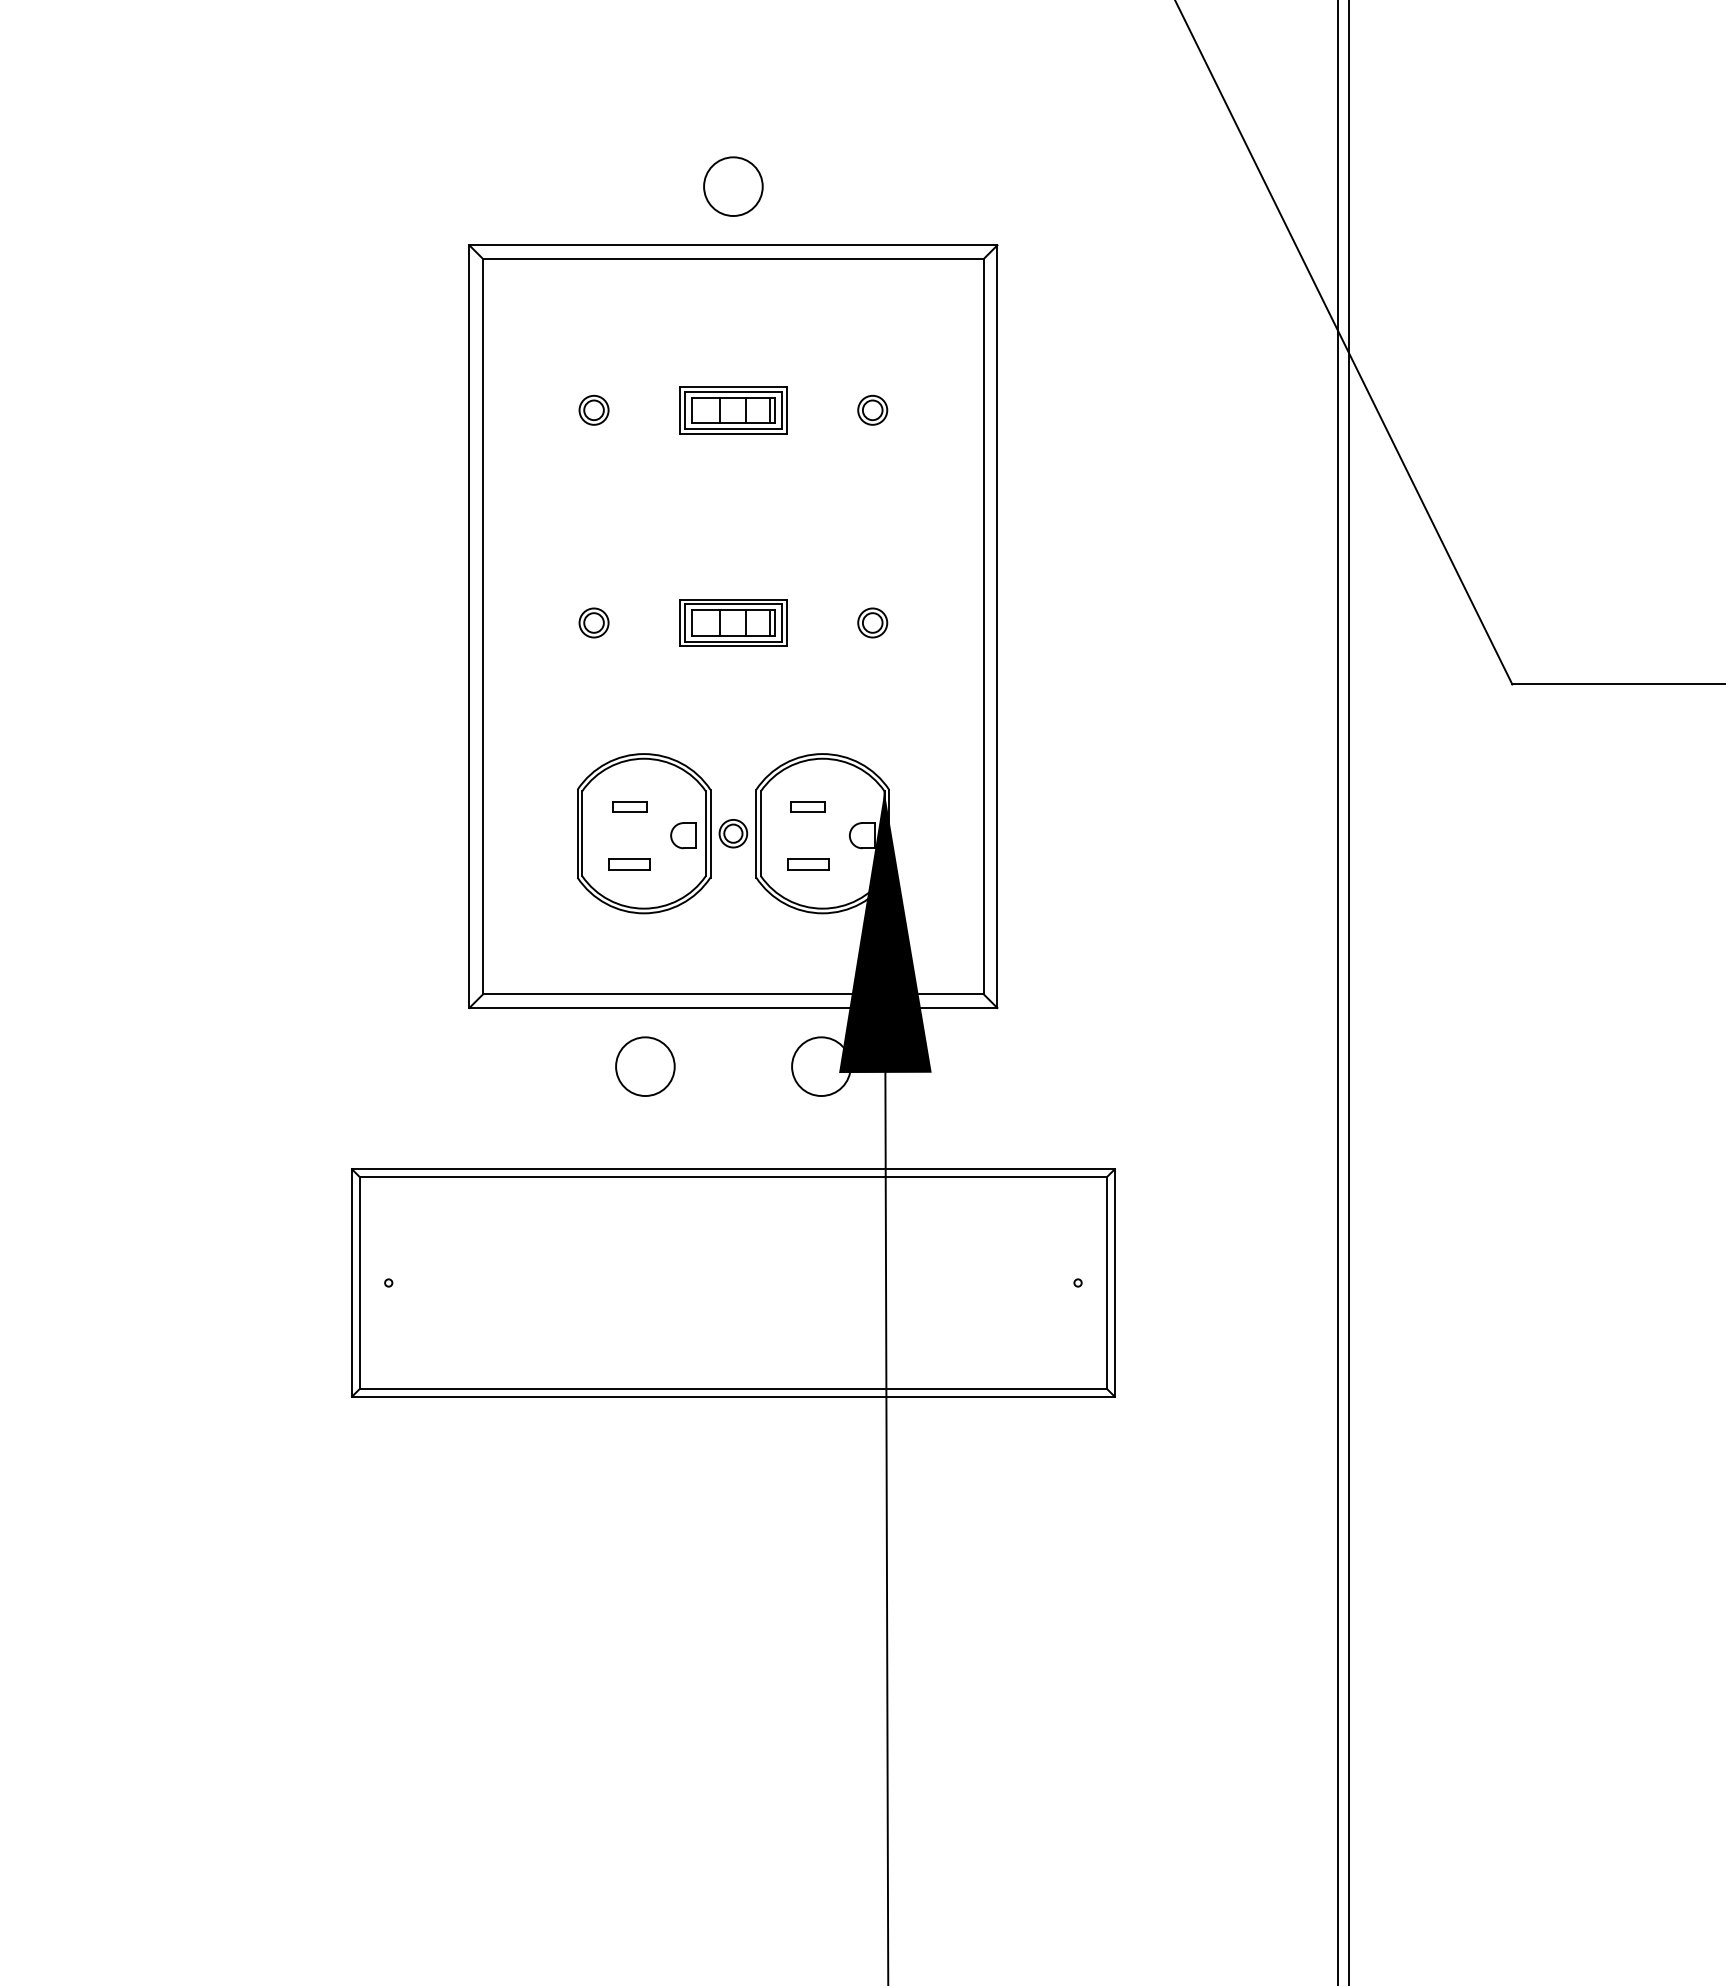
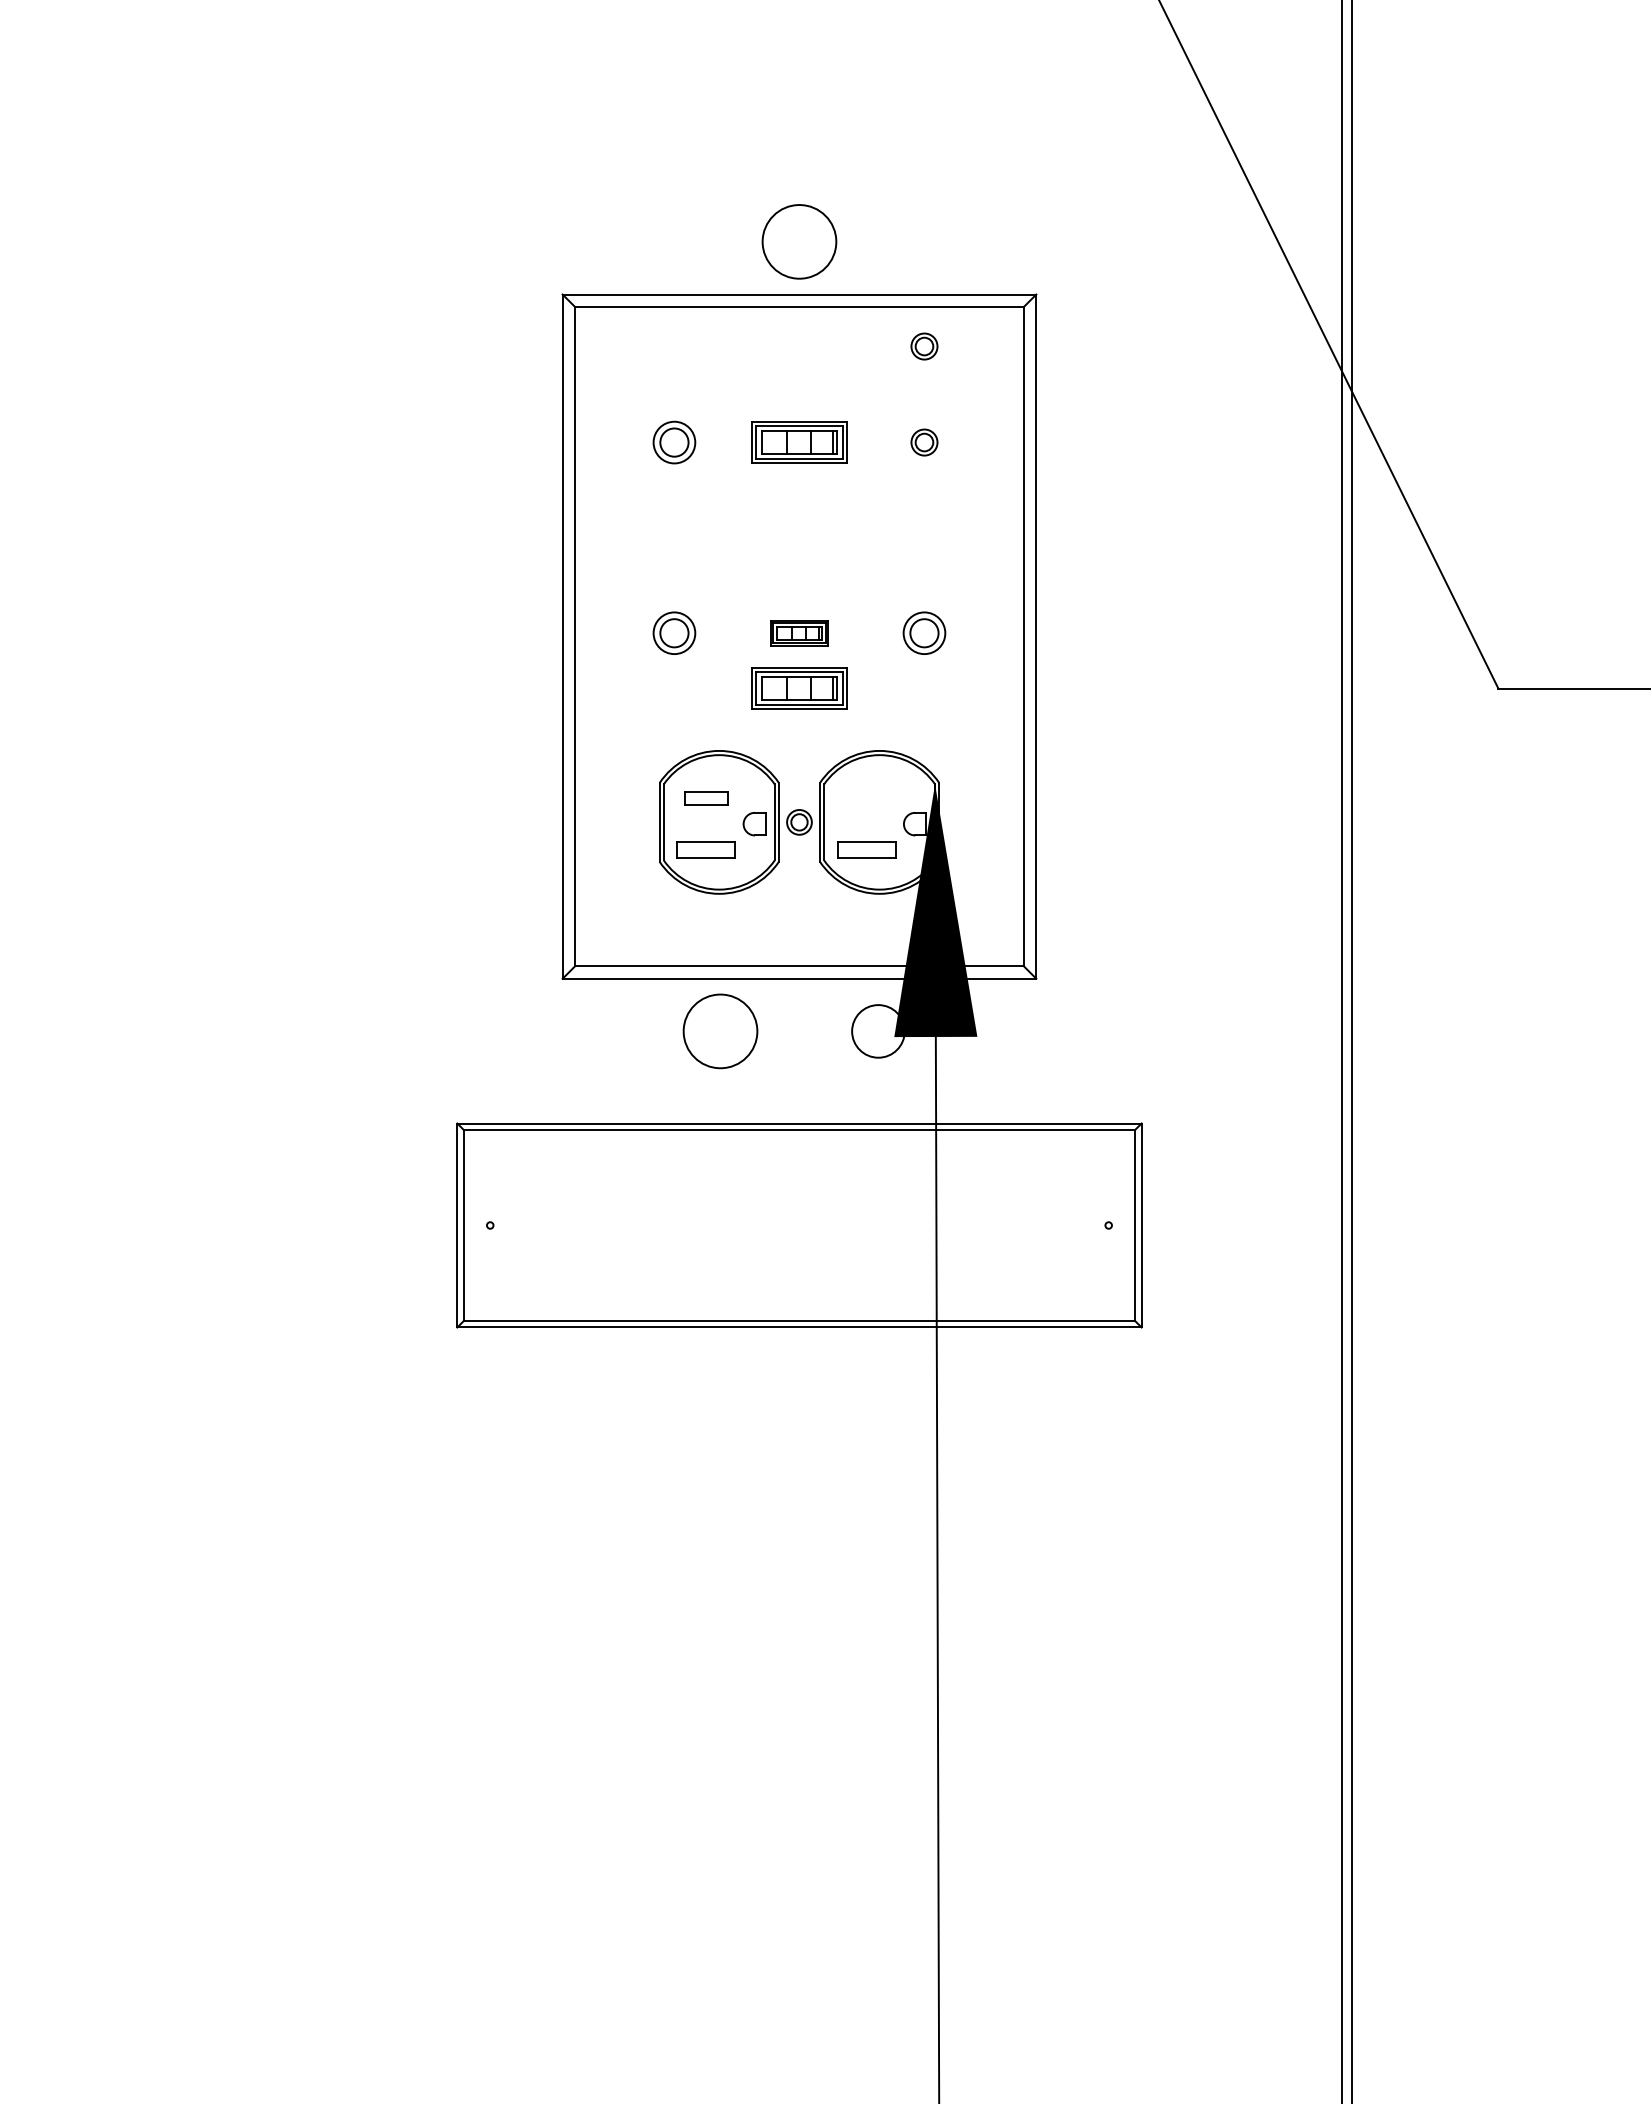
circle: (733, 186) -> (799, 241), size x1.4
part: (872, 303) -> (924, 346), added
part: (594, 410) -> (674, 442), size x1.6
part: (594, 623) -> (674, 633), size x1.6
part: (733, 623) -> (799, 633), size x0.6
part: (872, 623) -> (924, 633), size x1.6
part: (733, 684) -> (799, 688), added
part: (629, 807) -> (706, 798), size x1.4
part: (808, 807) -> (866, 798), removed
part: (629, 863) -> (706, 849), size x1.6
part: (808, 863) -> (866, 849), size x1.6
circle: (645, 1066) -> (720, 1031), size x1.4

